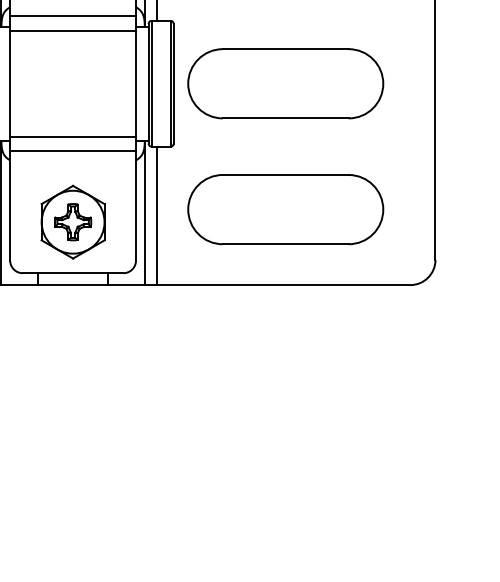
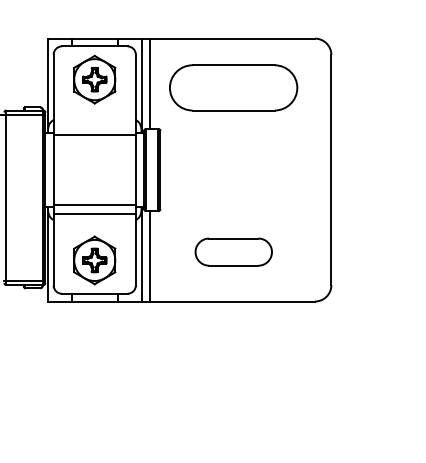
line: (72, 15) -> (94, 125), removed
part: (285, 82) -> (233, 169), removed
part: (285, 208) -> (233, 251), size x0.6

